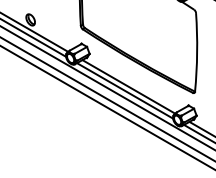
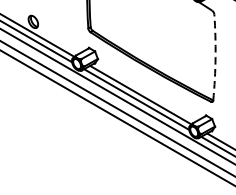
arc: (197, 52) -> (215, 57), solid -> dashed

